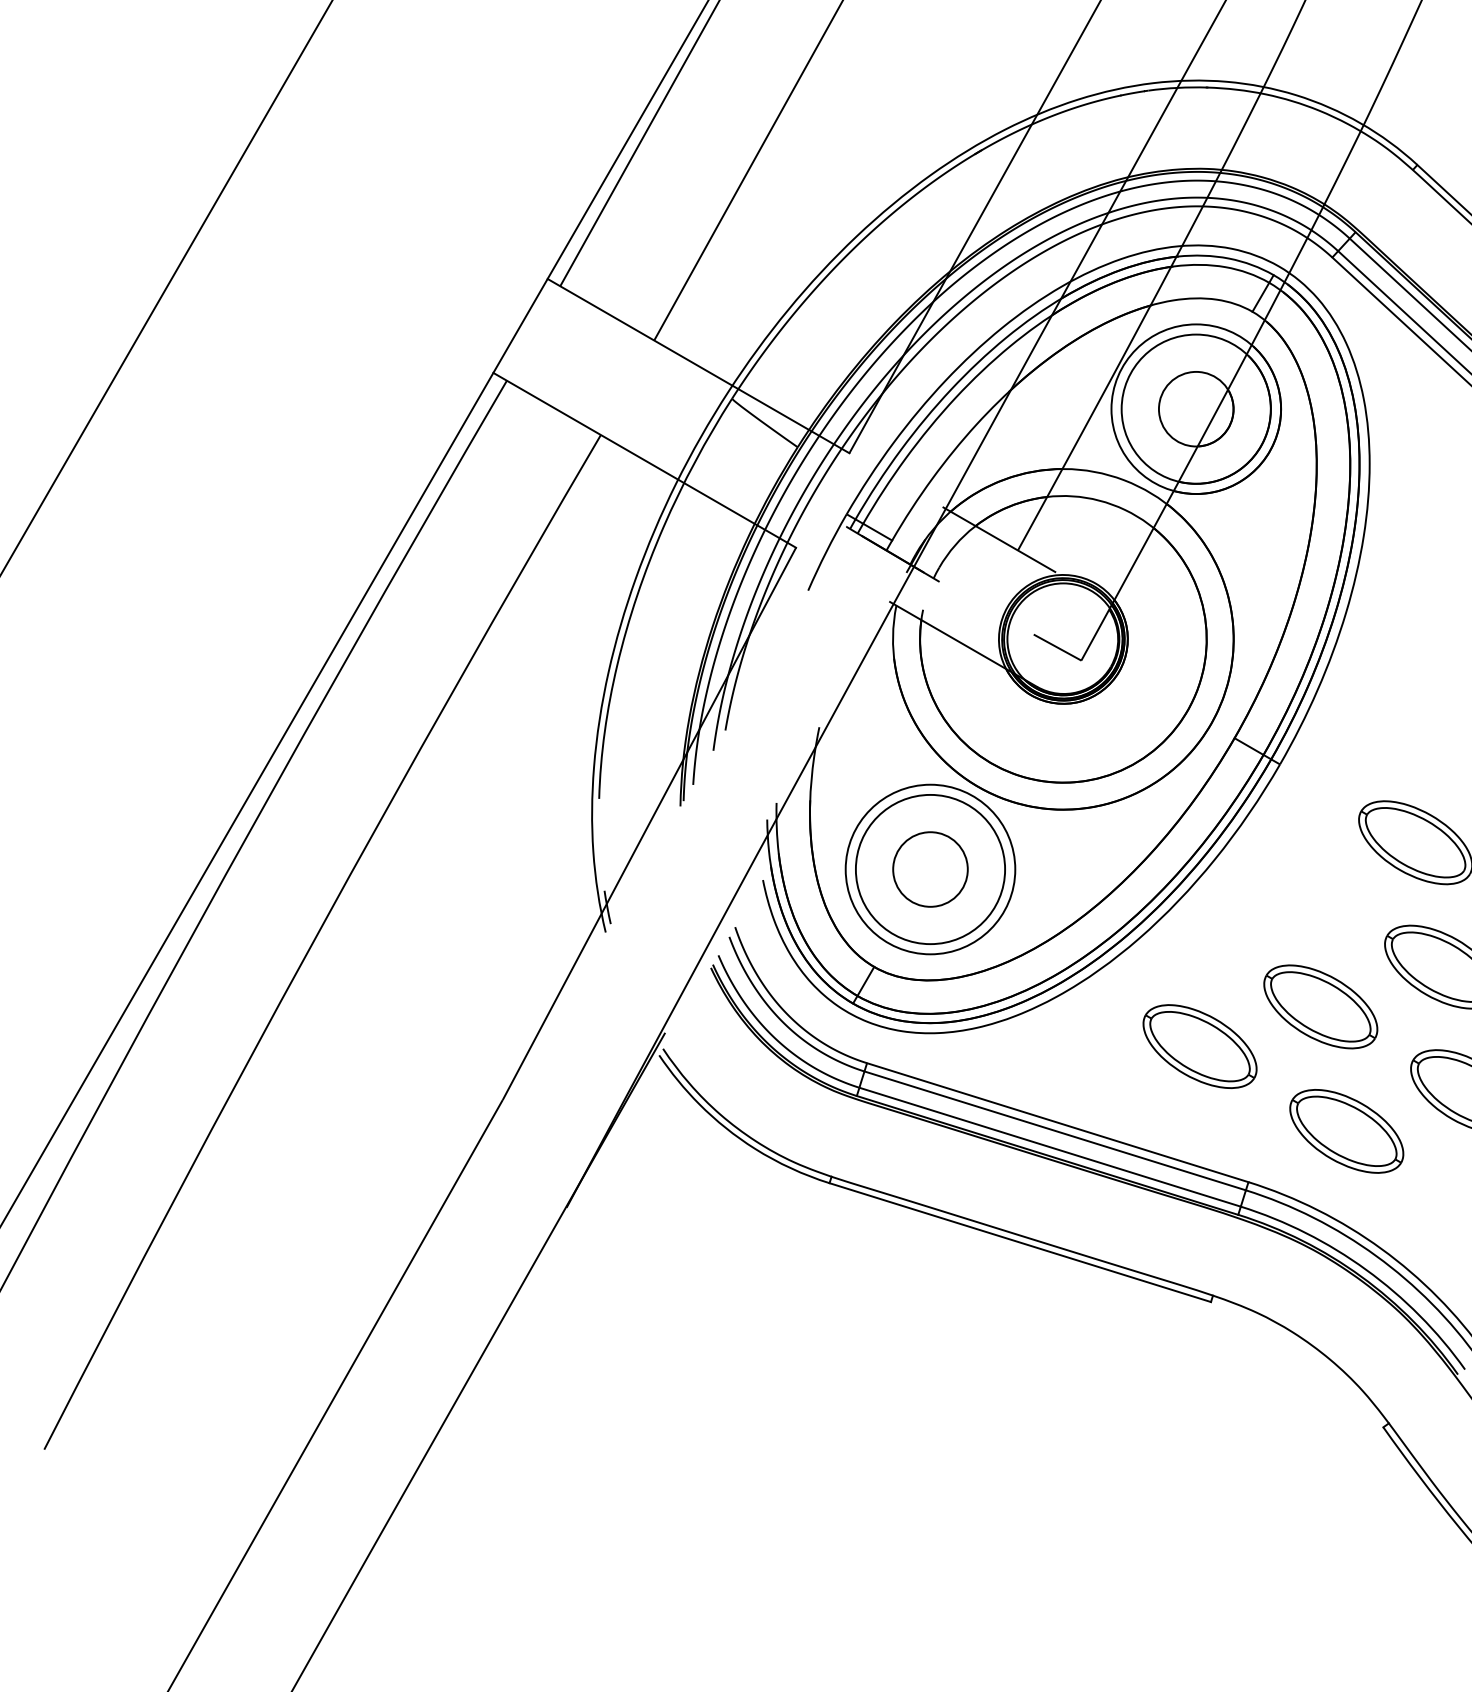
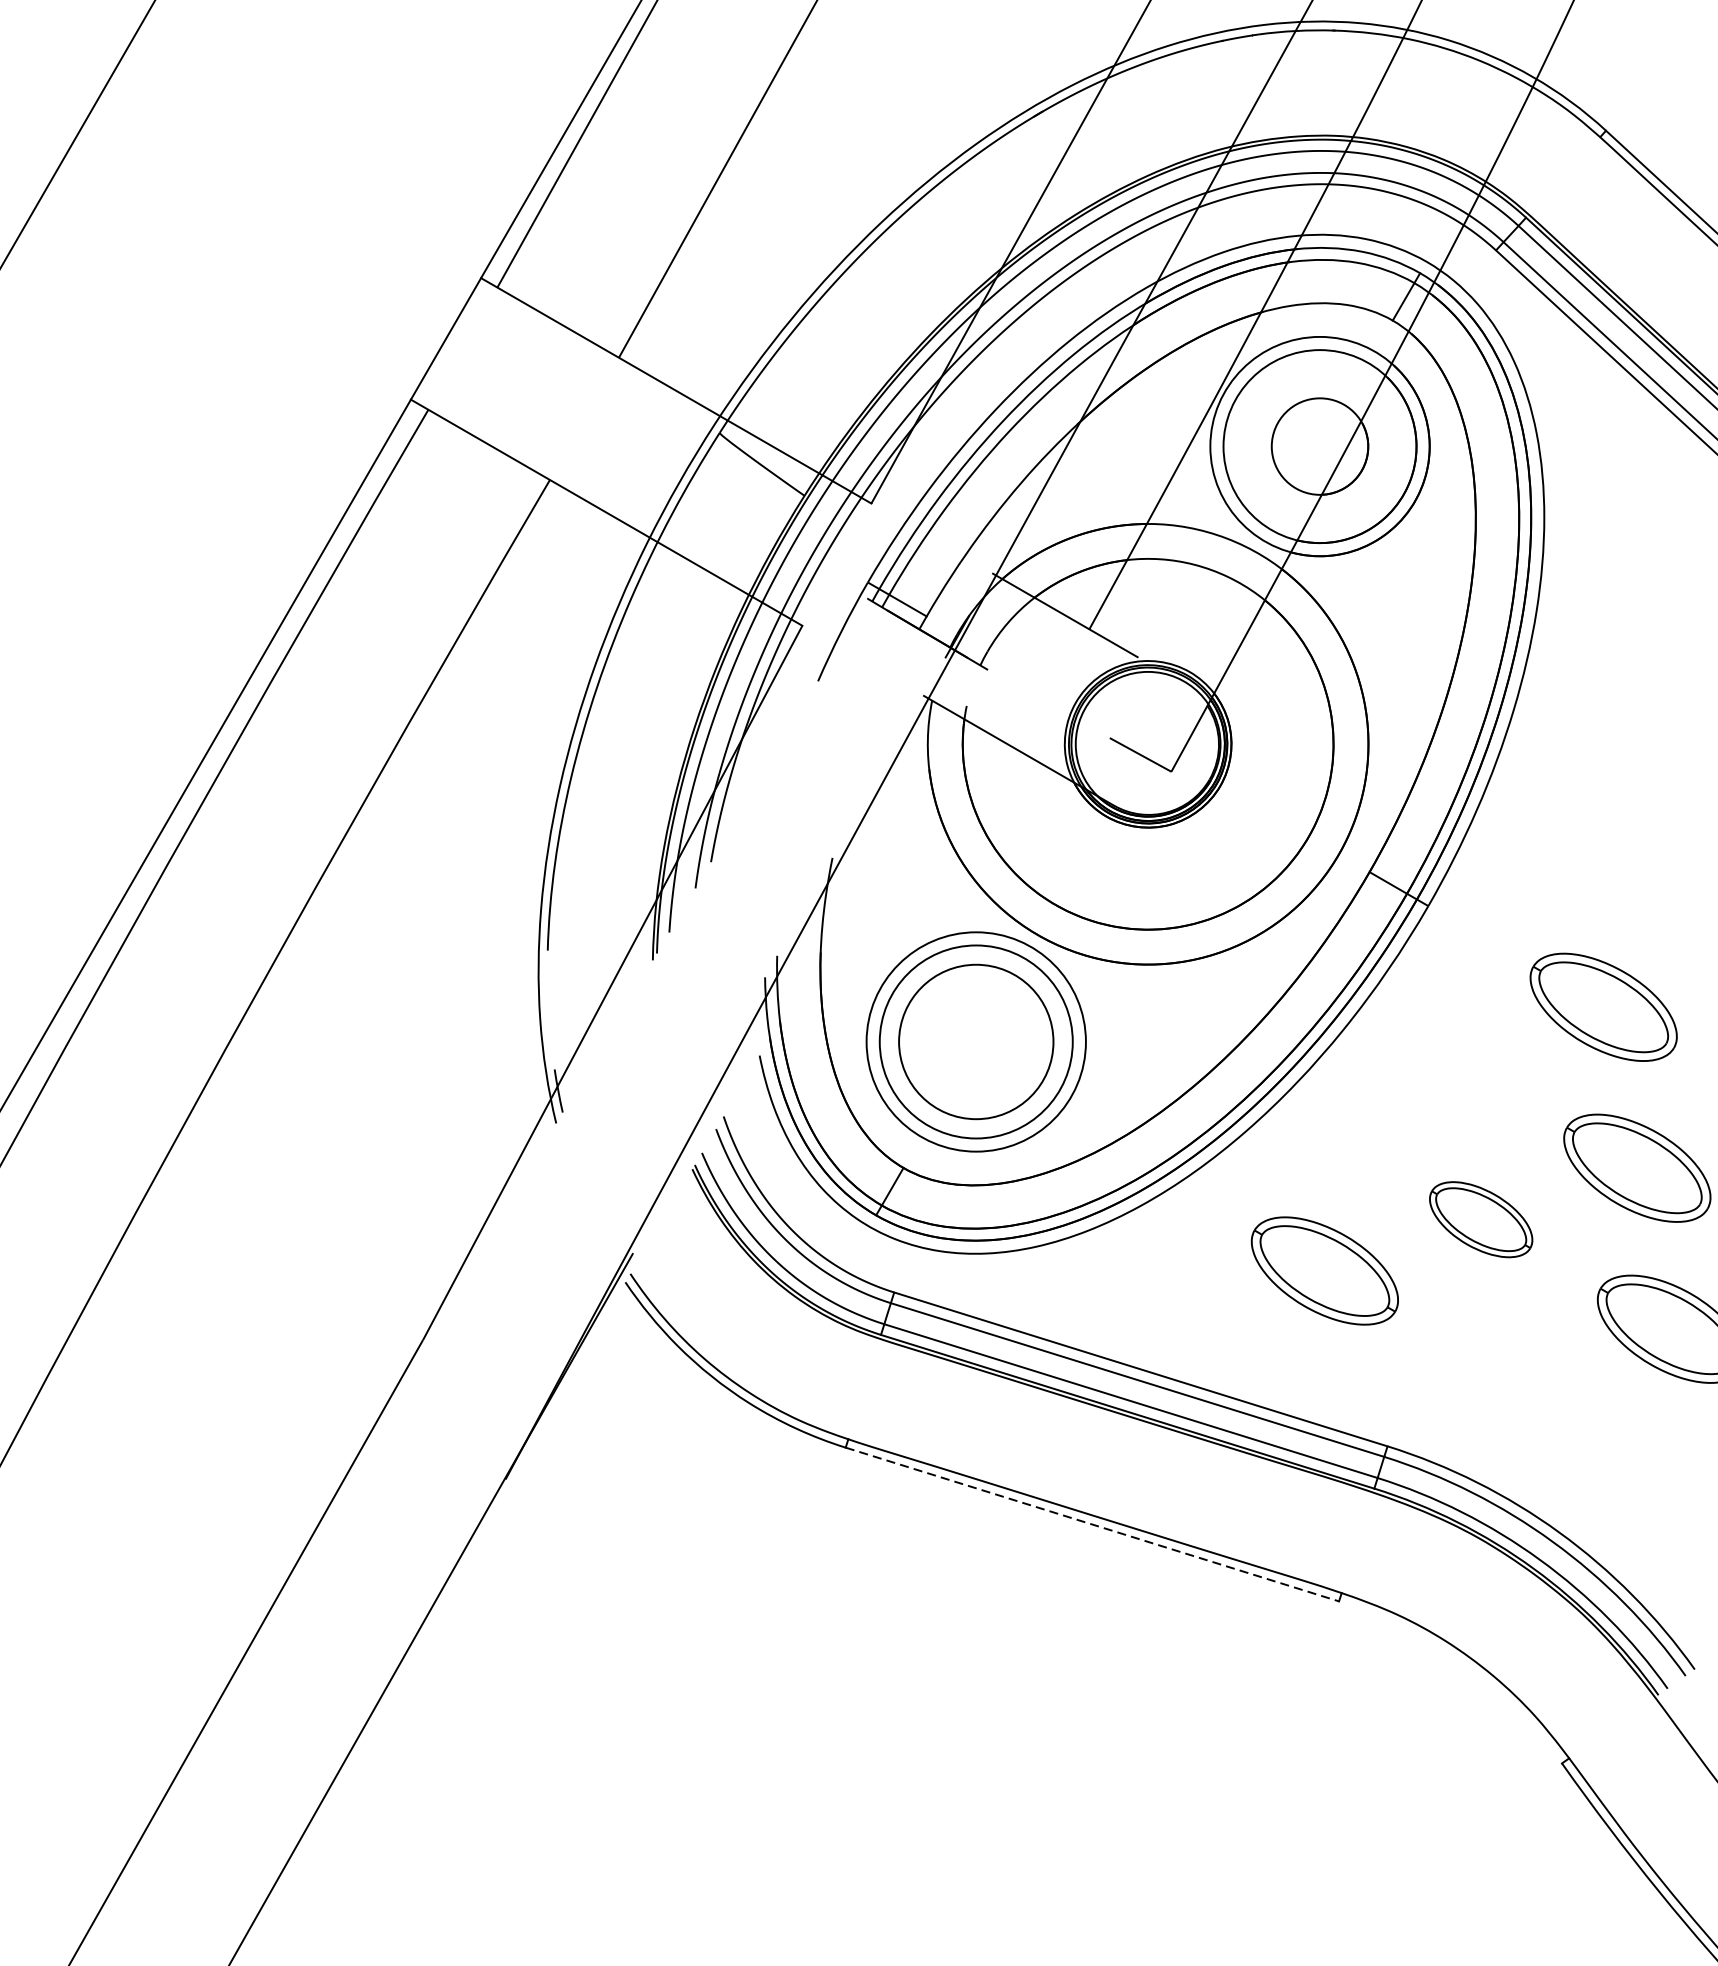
circle: (930, 869) -> (976, 1041), size x1.6
part: (1320, 1006) -> (1480, 1219), size x0.7
part: (1346, 1131) -> (1514, 1380), removed
line: (1020, 1242) -> (1092, 1524), solid -> dashed

